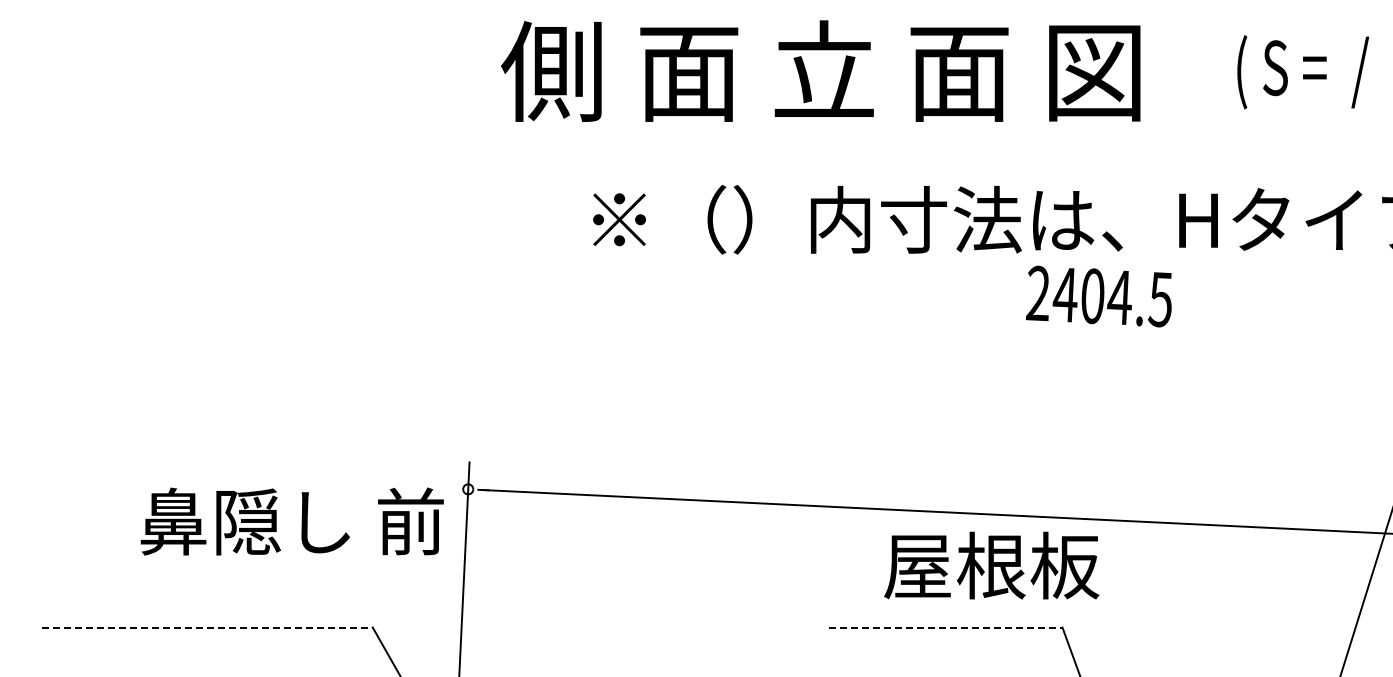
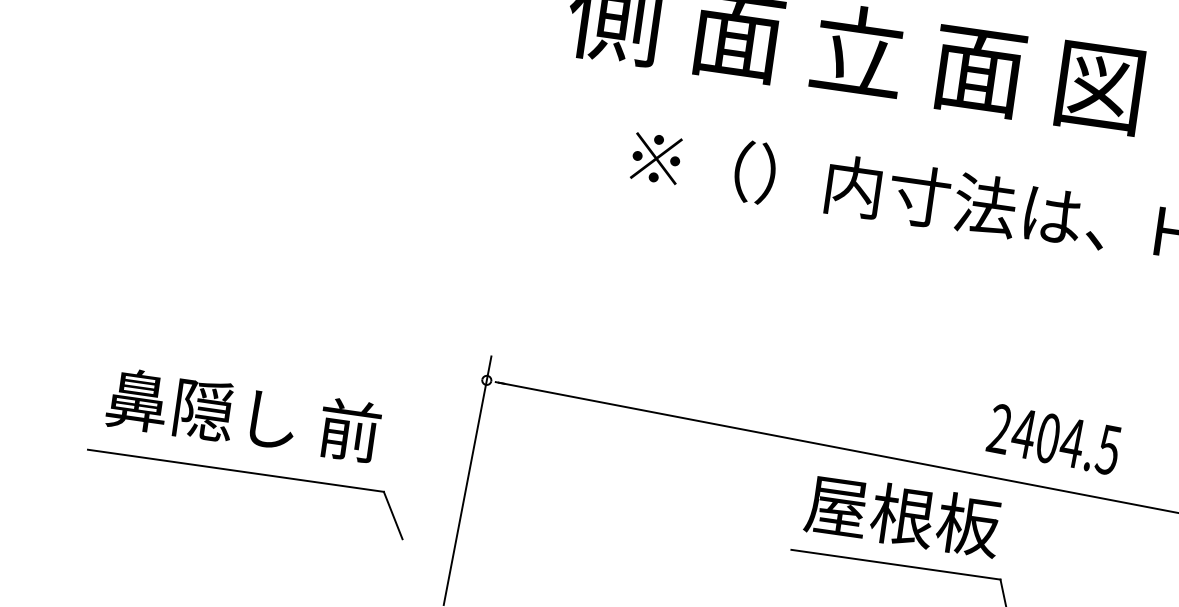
text: (1098, 296) -> (1053, 439), moved
text: (291, 521) -> (243, 415), moved
text: (991, 565) -> (902, 515), moved
line: (207, 627) -> (236, 470), dashed -> solid
line: (945, 627) -> (895, 564), dashed -> solid

